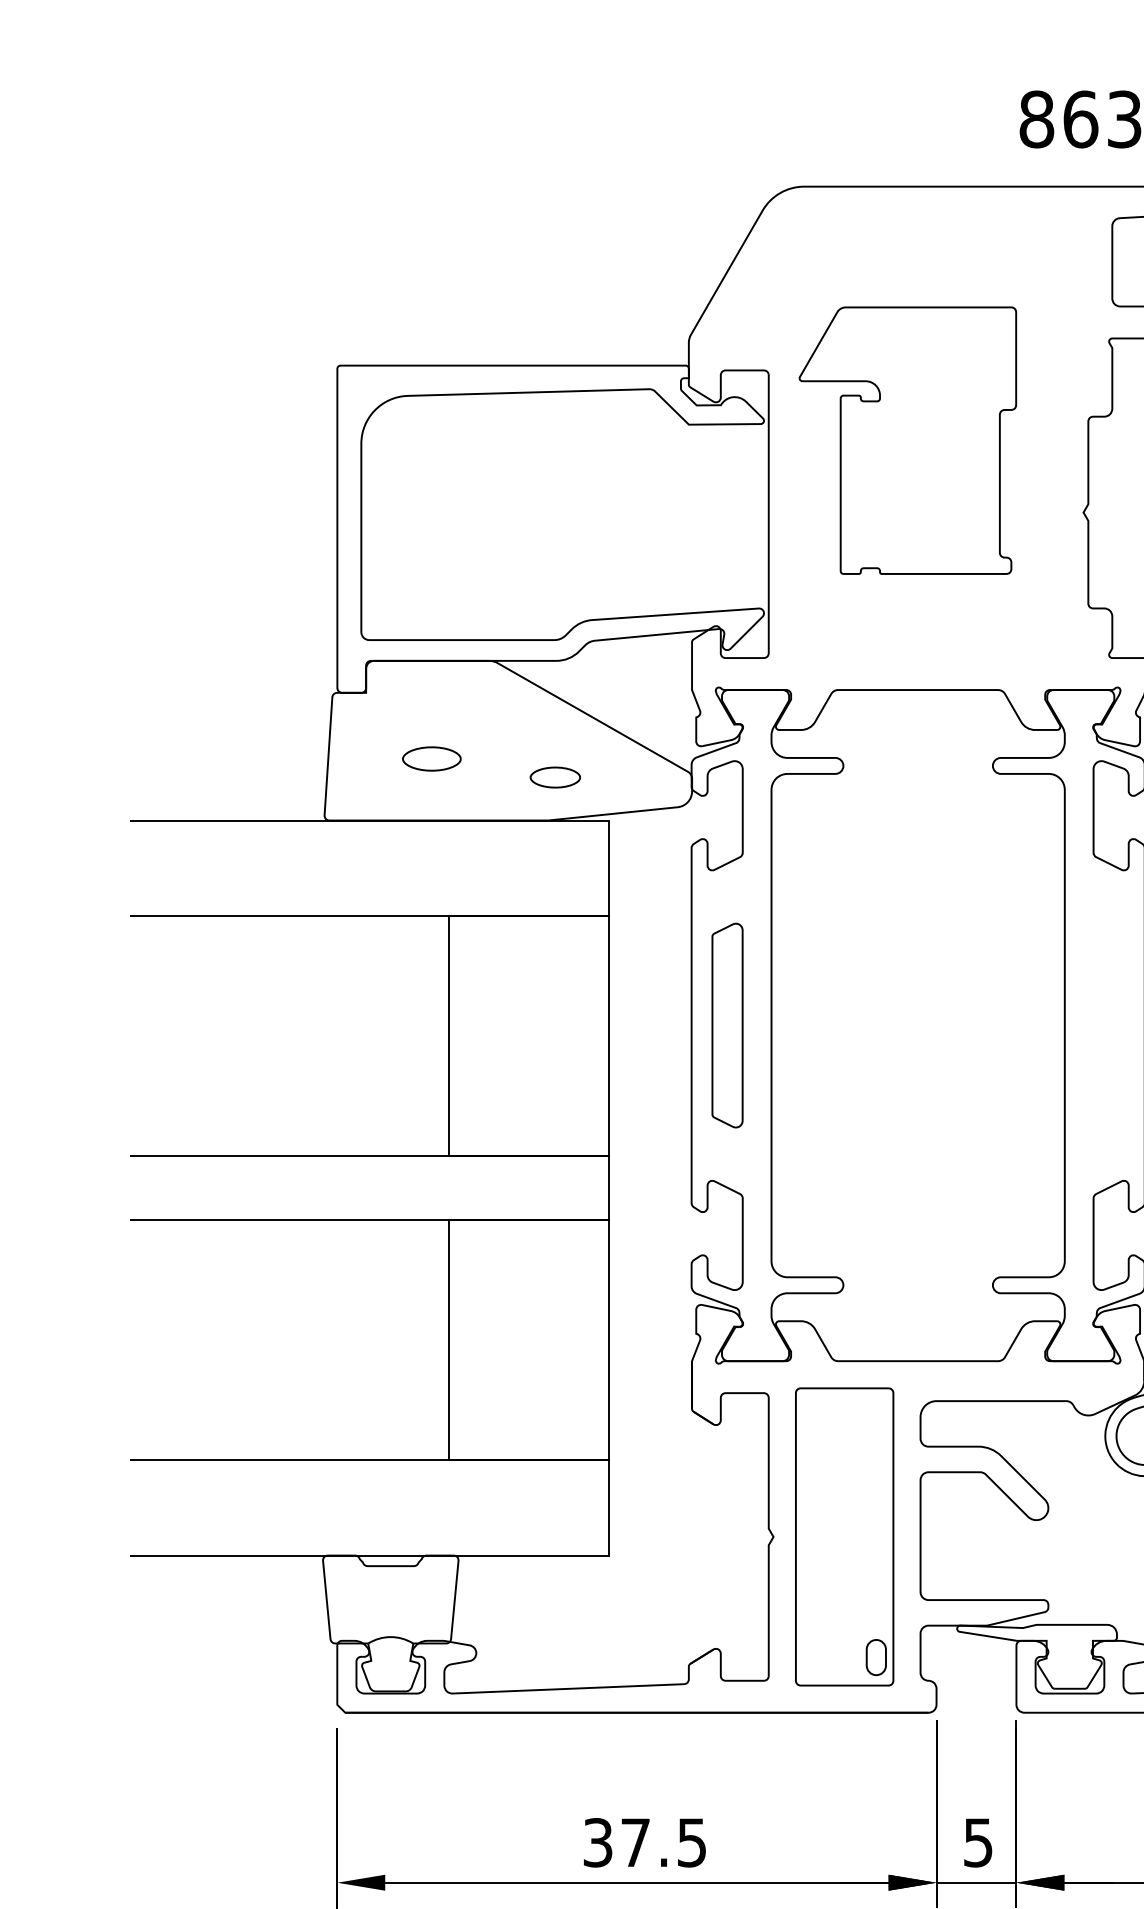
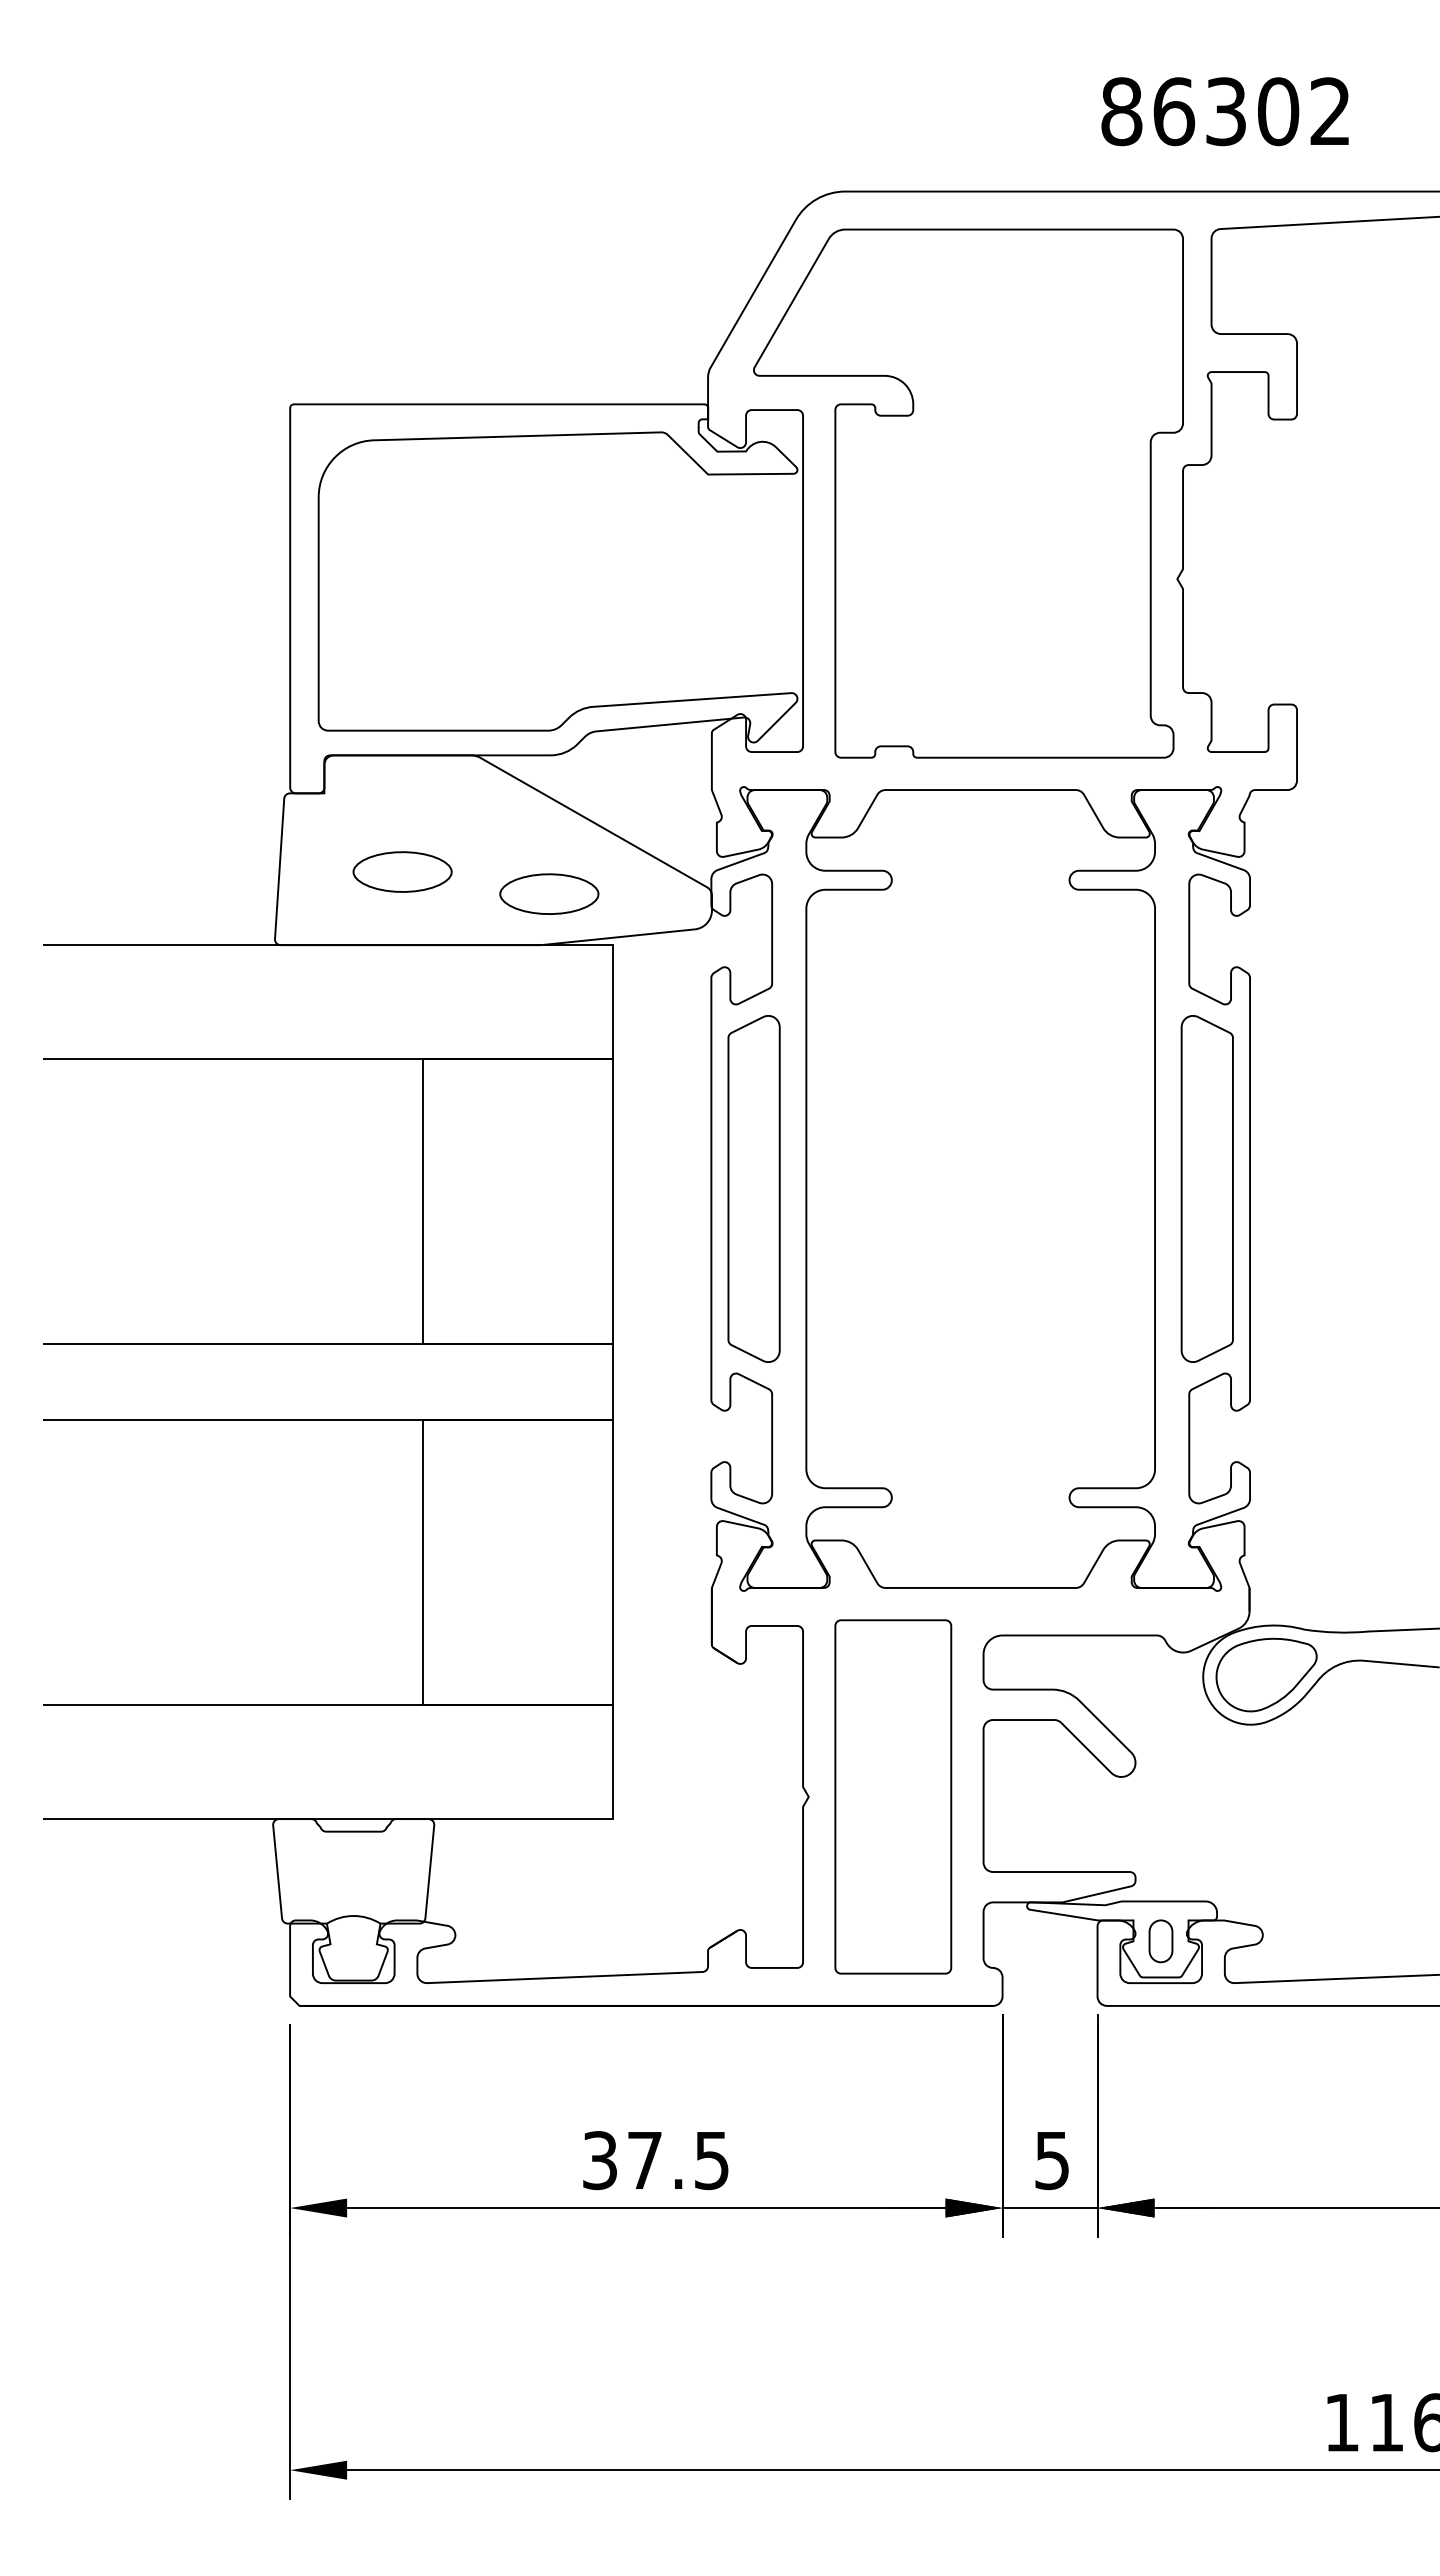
part: (907, 440) -> (968, 493), size x1.67
part: (431, 758) -> (402, 871), size x1.43
part: (555, 777) -> (549, 893), size x1.67
part: (727, 1025) -> (753, 1188), size x1.43
part: (1108, 1025) -> (1206, 1188), added
part: (875, 1657) -> (1160, 1941), moved

